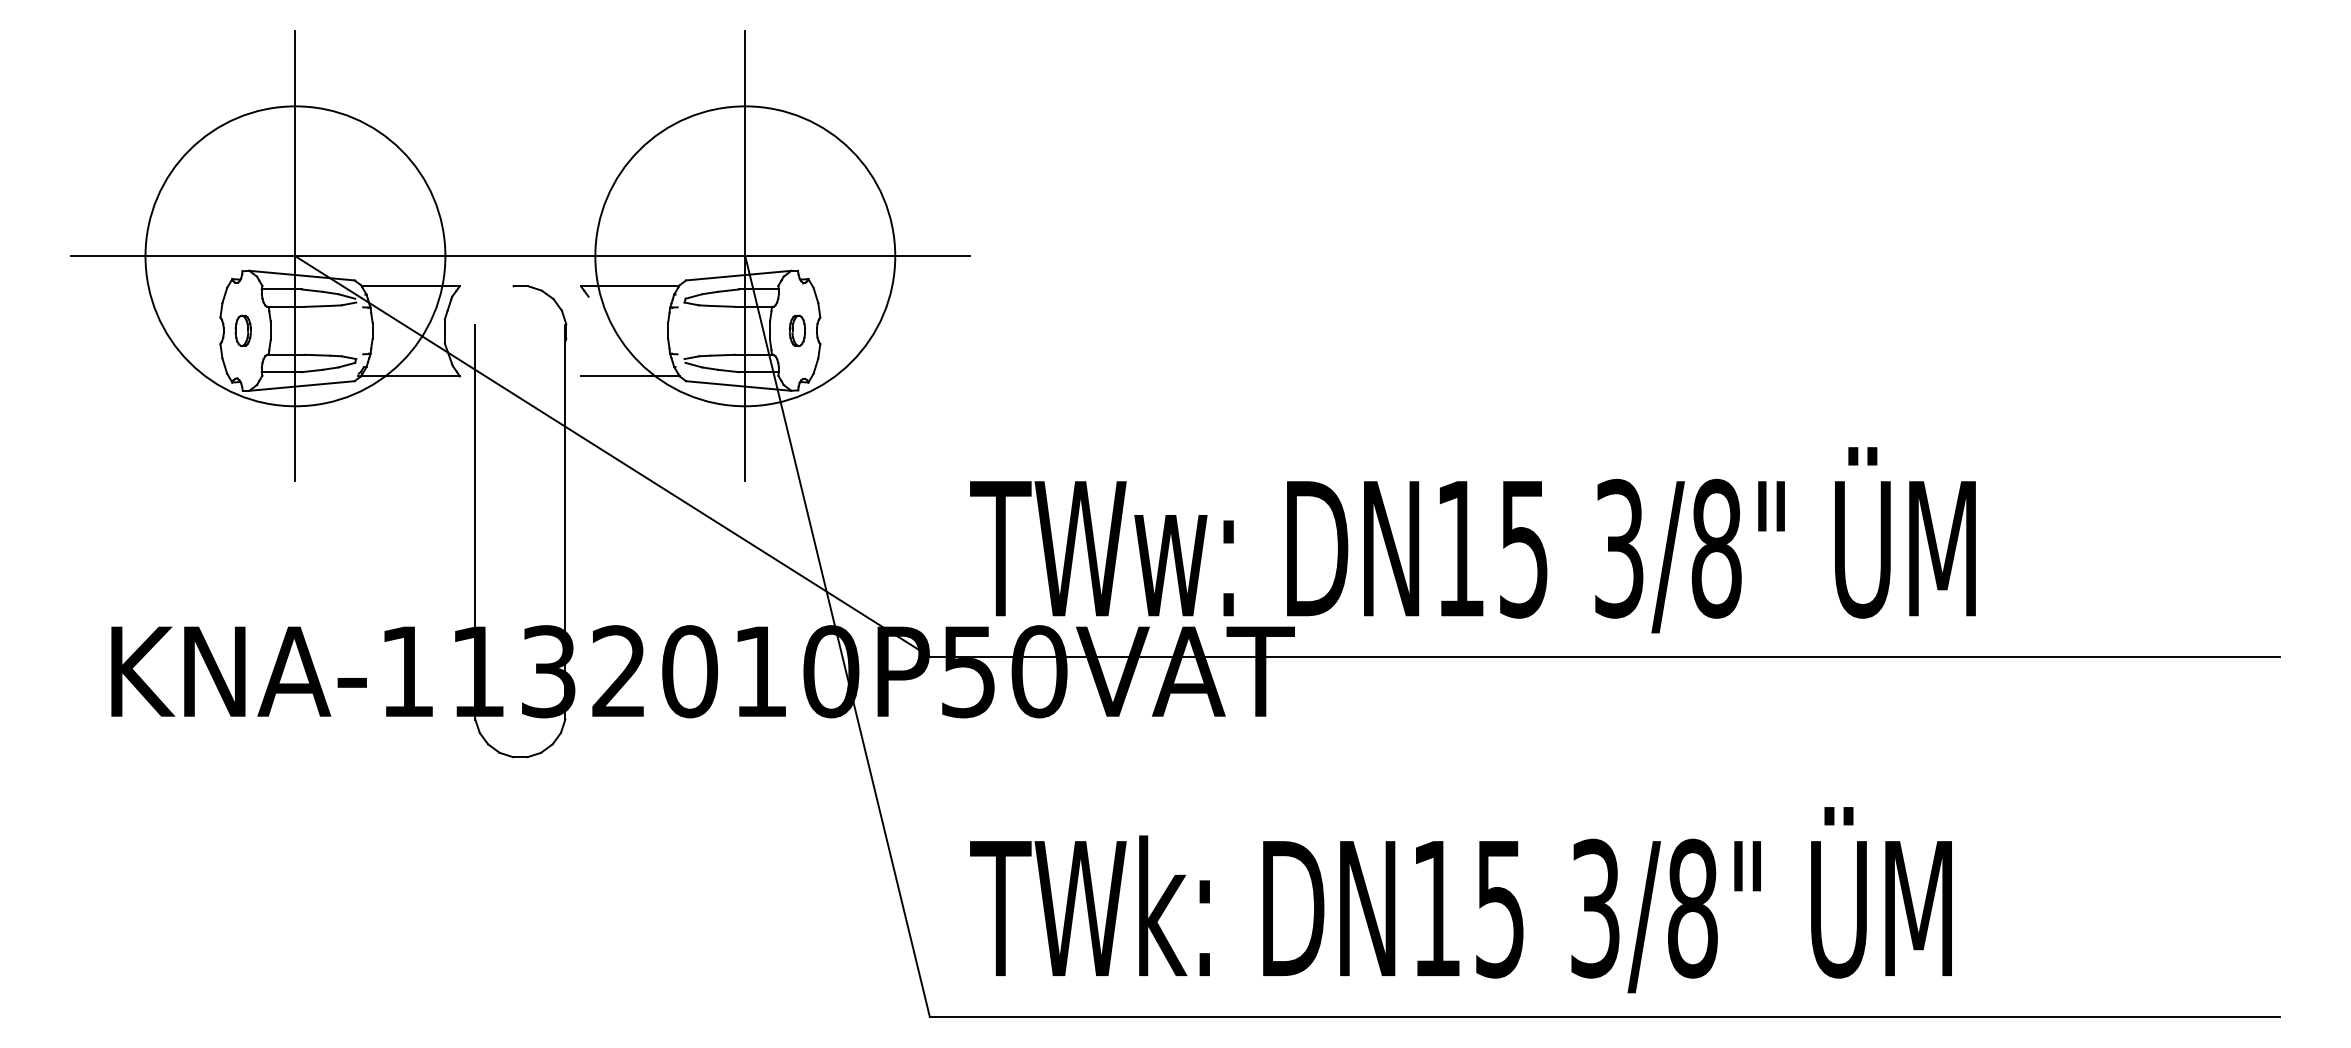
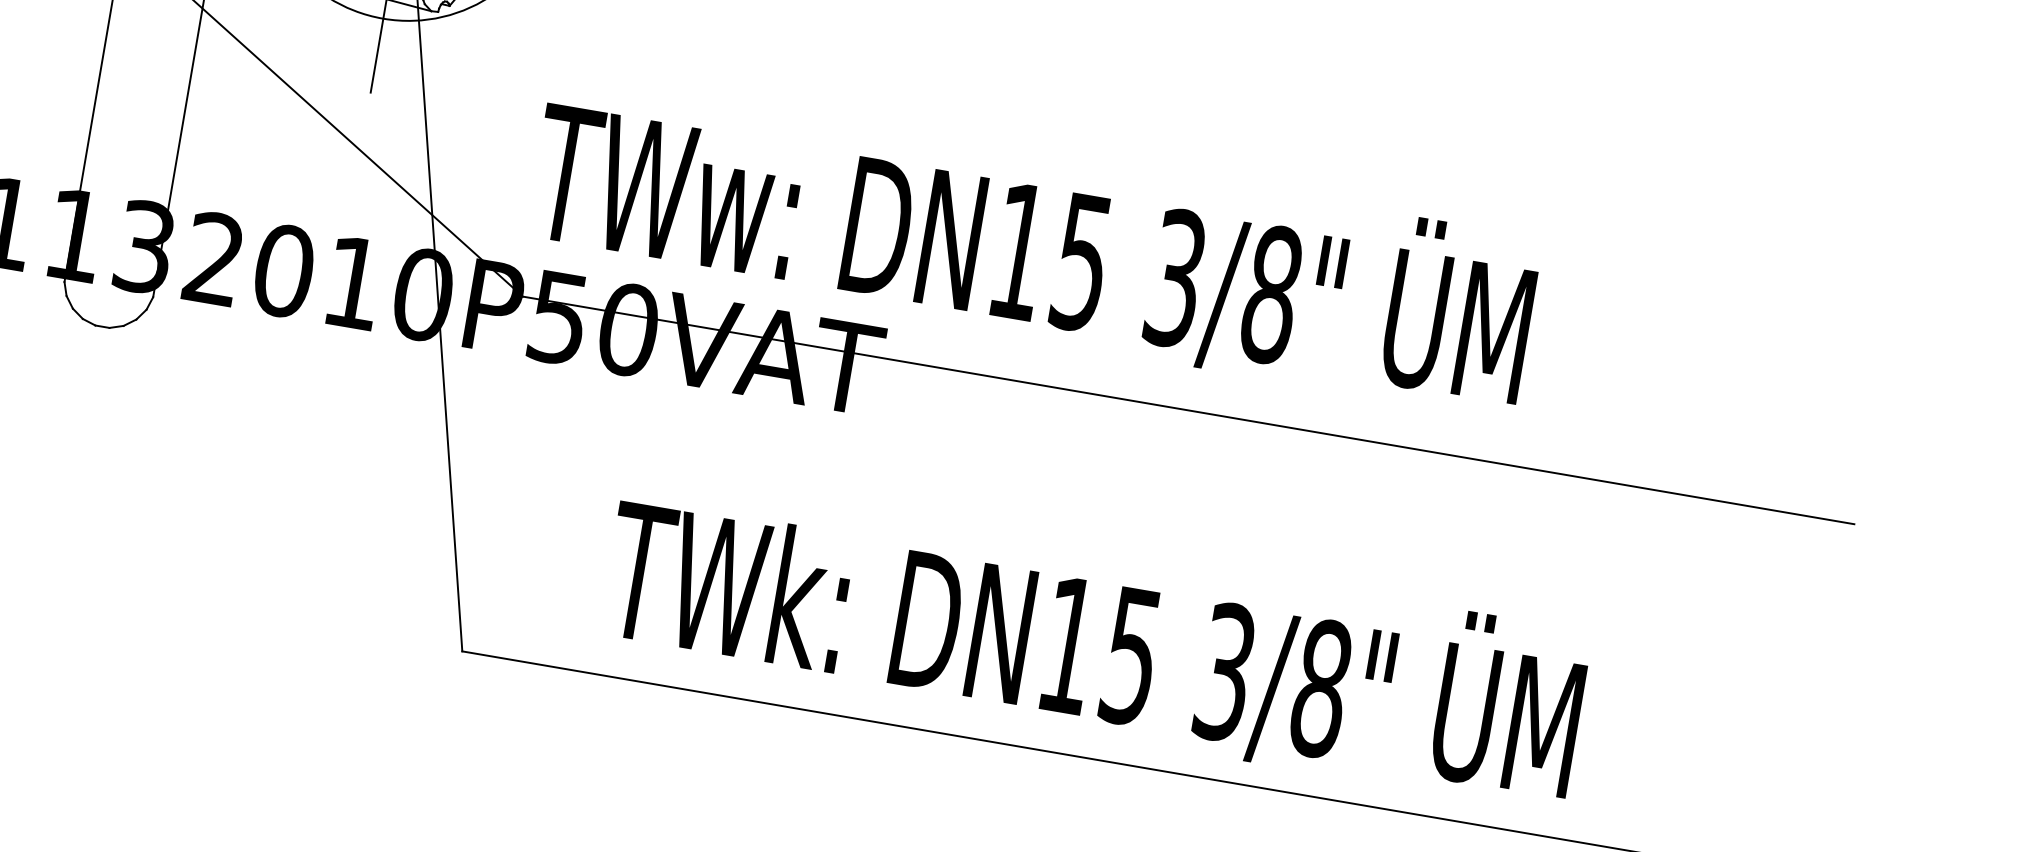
text: (1472, 540) -> (1032, 245), moved
text: (1460, 900) -> (1093, 641), moved

